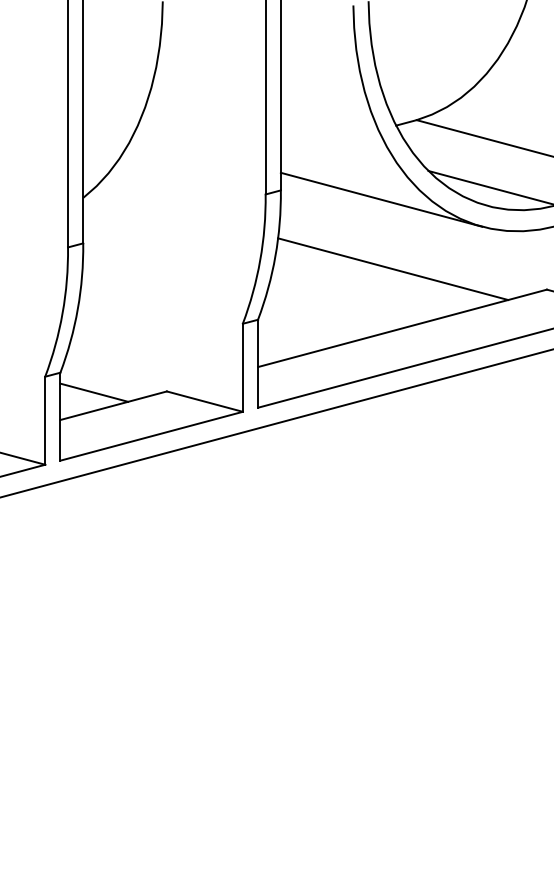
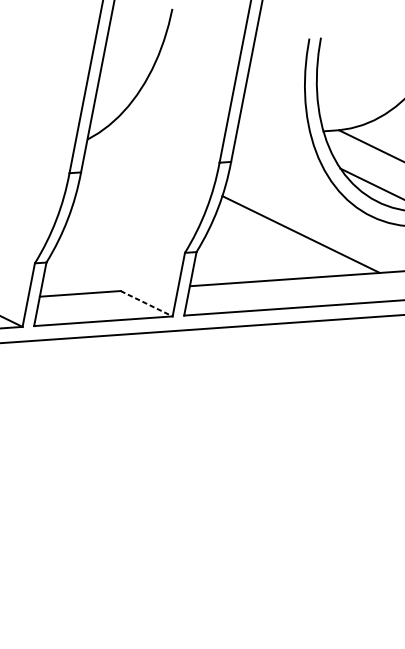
line: (381, 199) -> (302, 182), removed
line: (94, 392) -> (68, 281), removed
line: (205, 401) -> (147, 303), solid -> dashed

